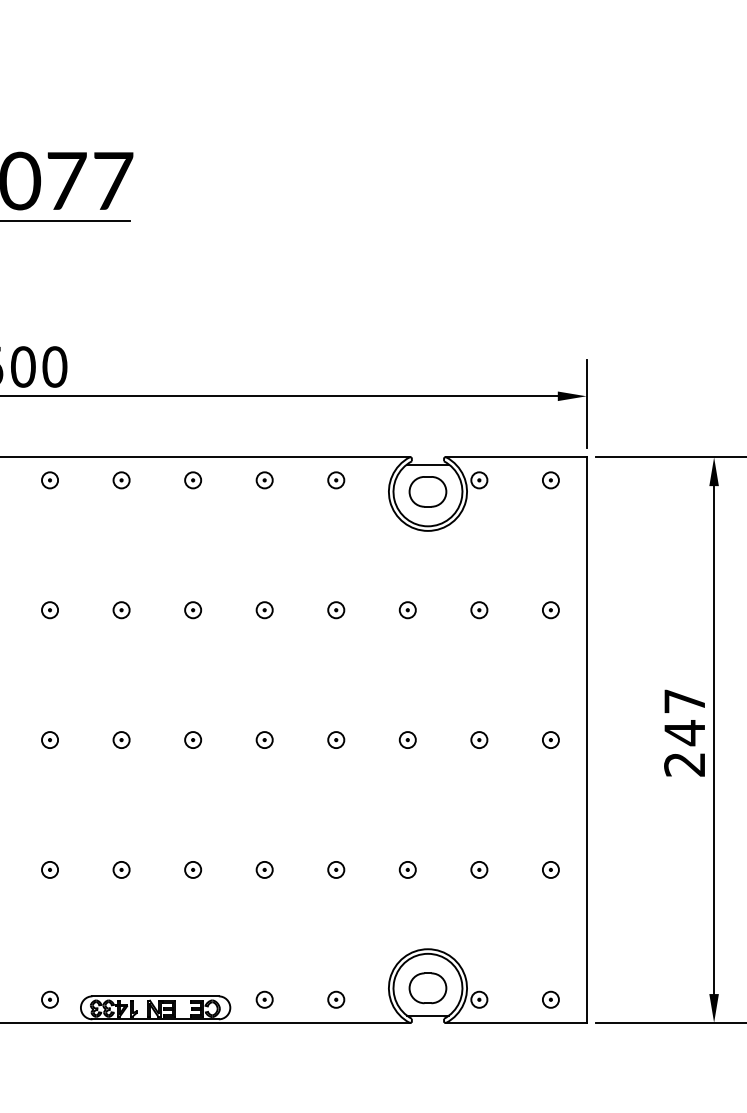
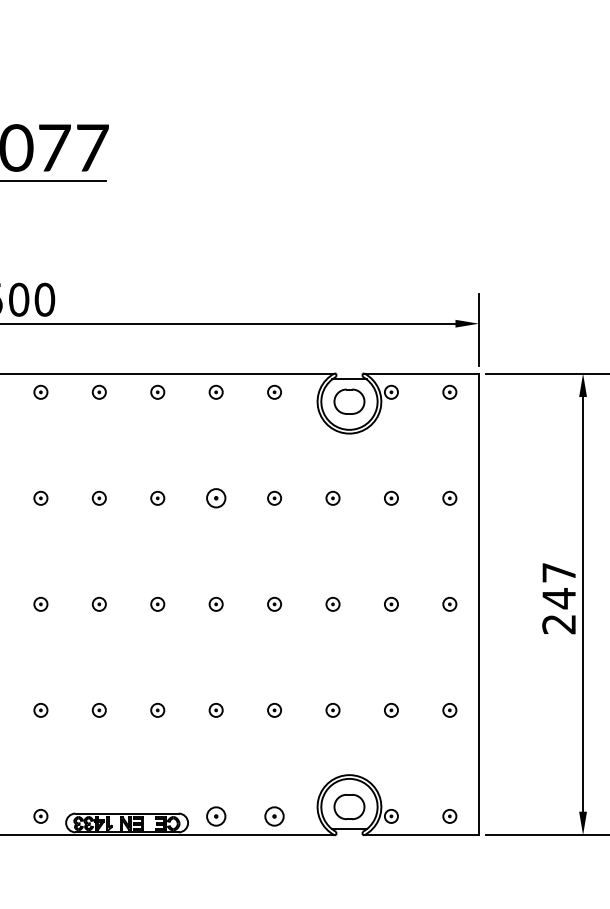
part: (264, 610) -> (216, 498), size x1.4
part: (264, 999) -> (216, 816), size x1.4
part: (336, 999) -> (274, 816), size x1.4

